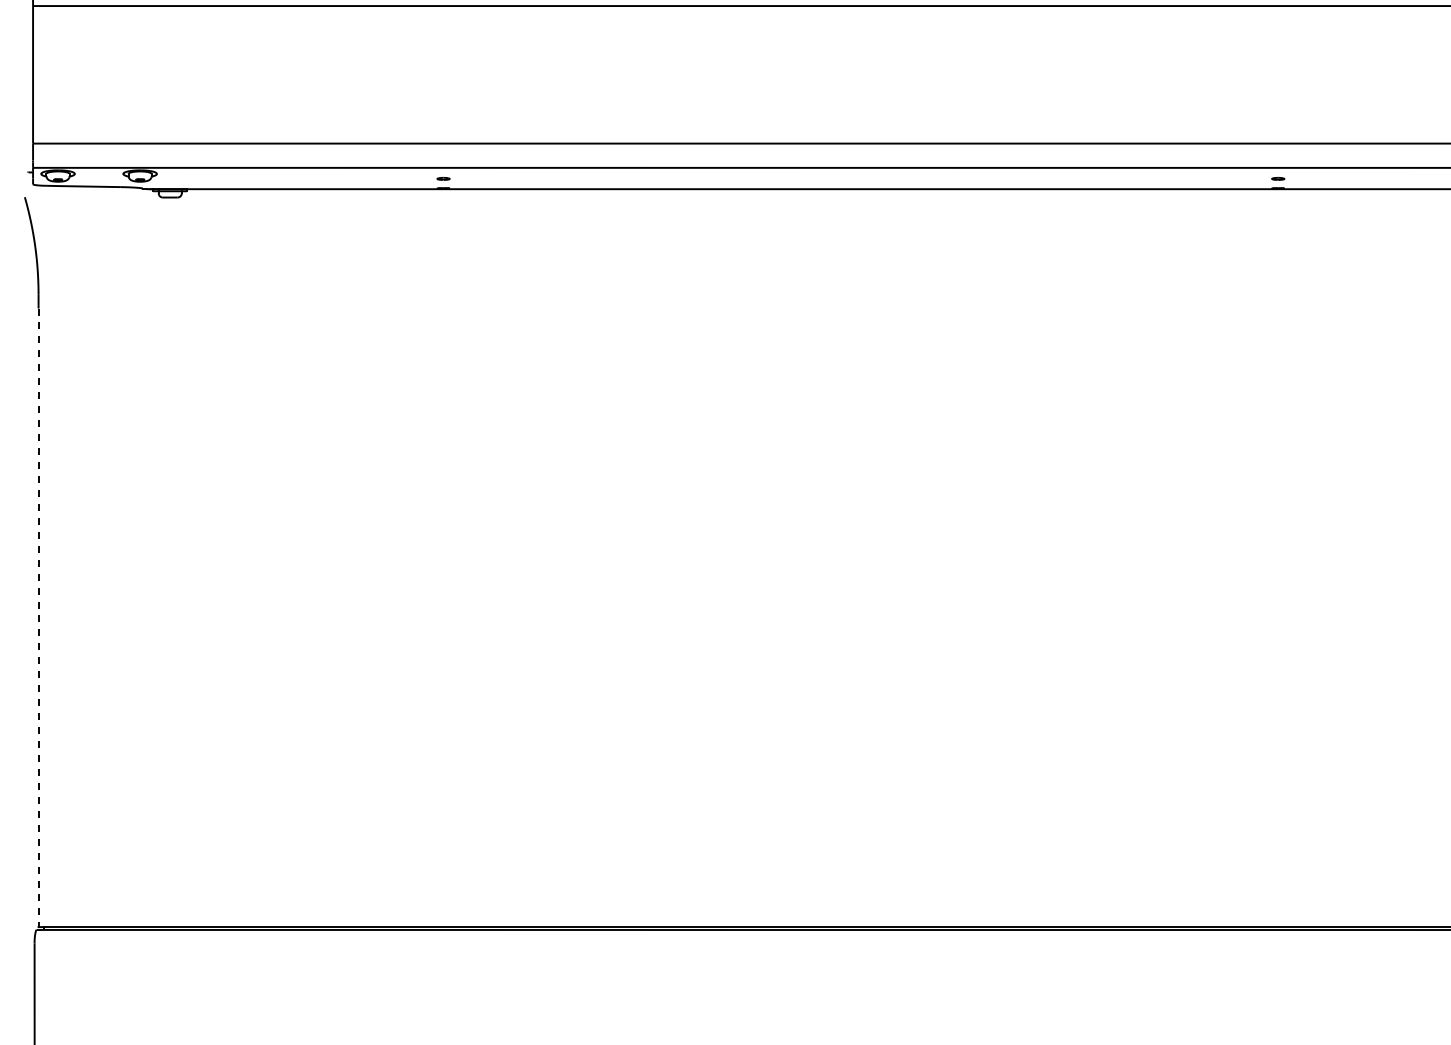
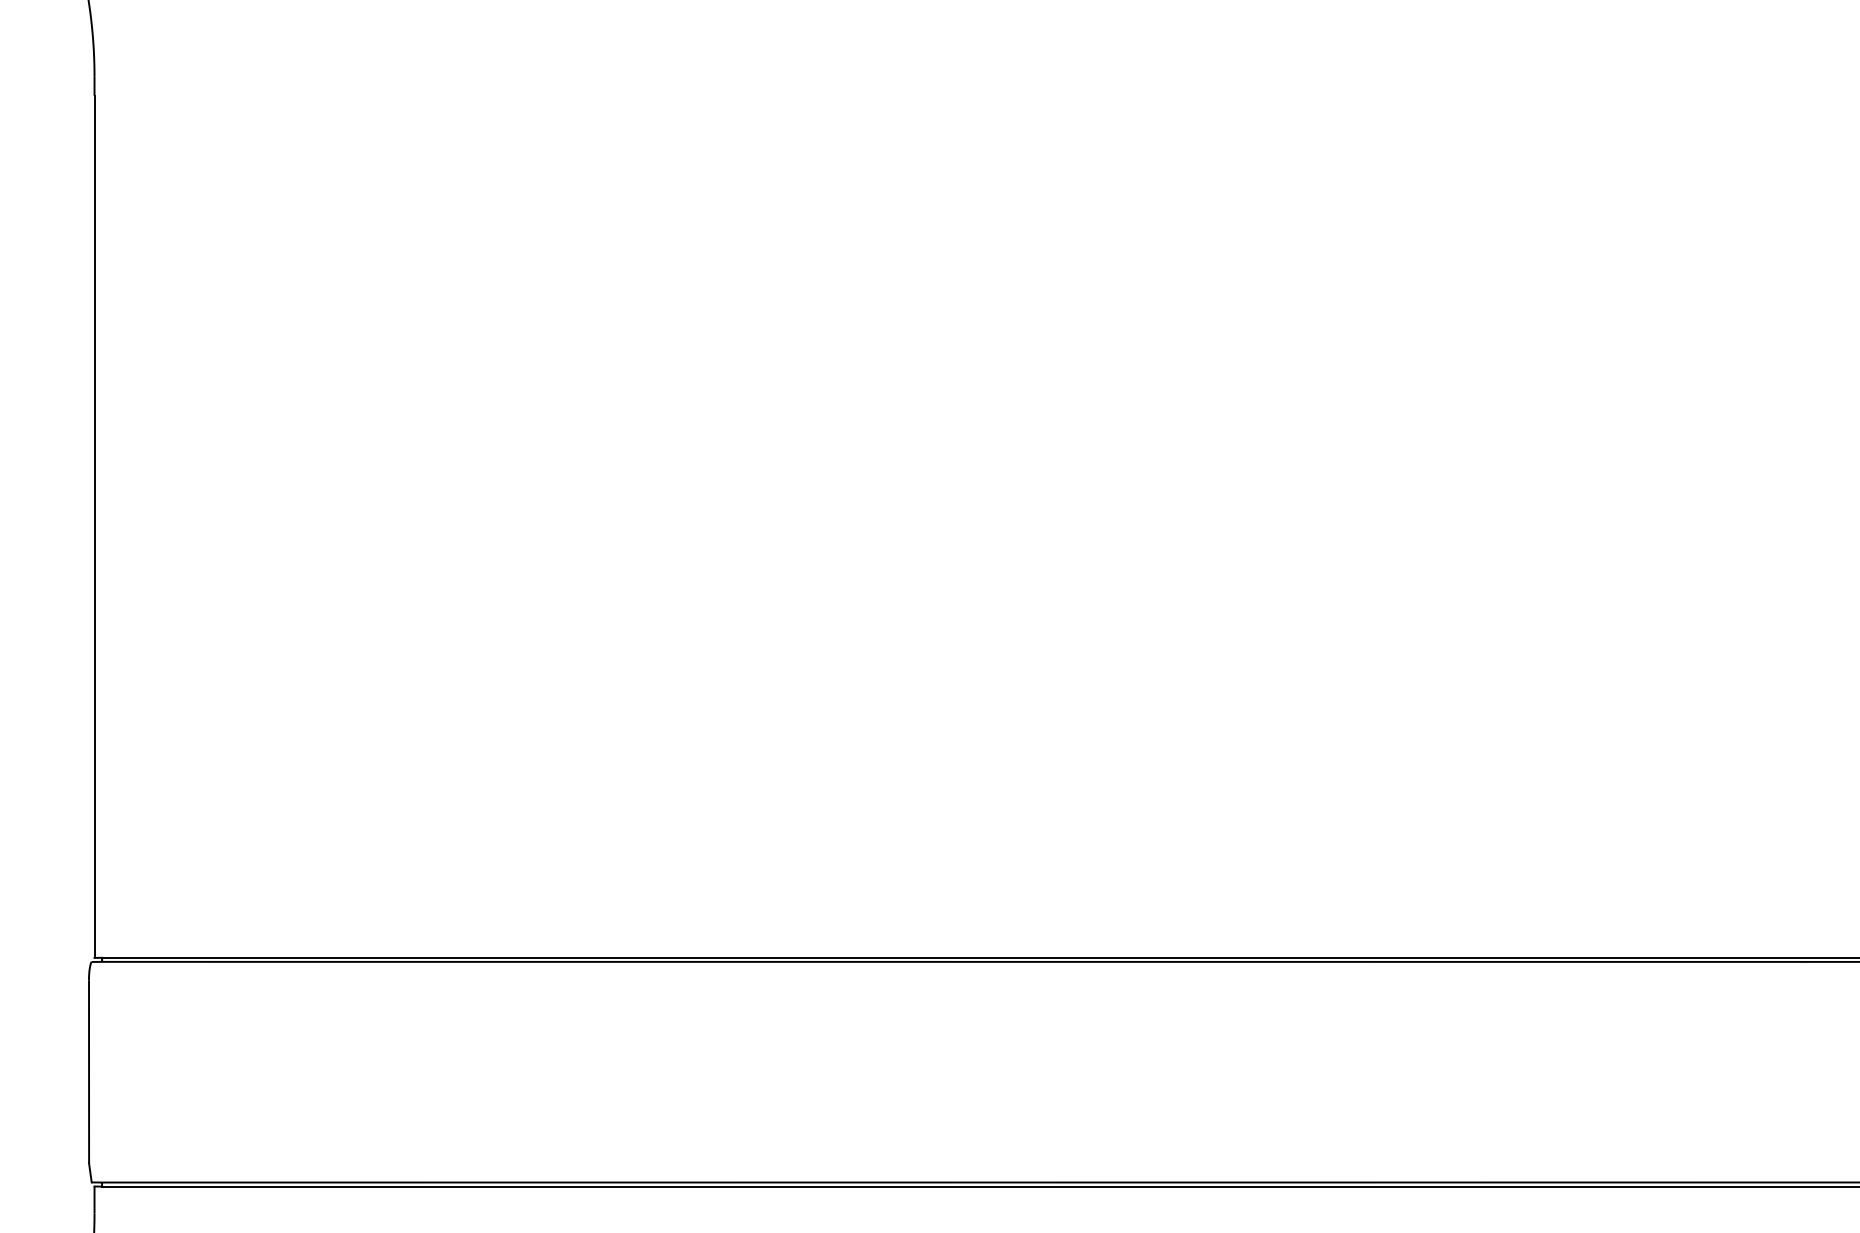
line: (38, 618) -> (94, 527), dashed -> solid

